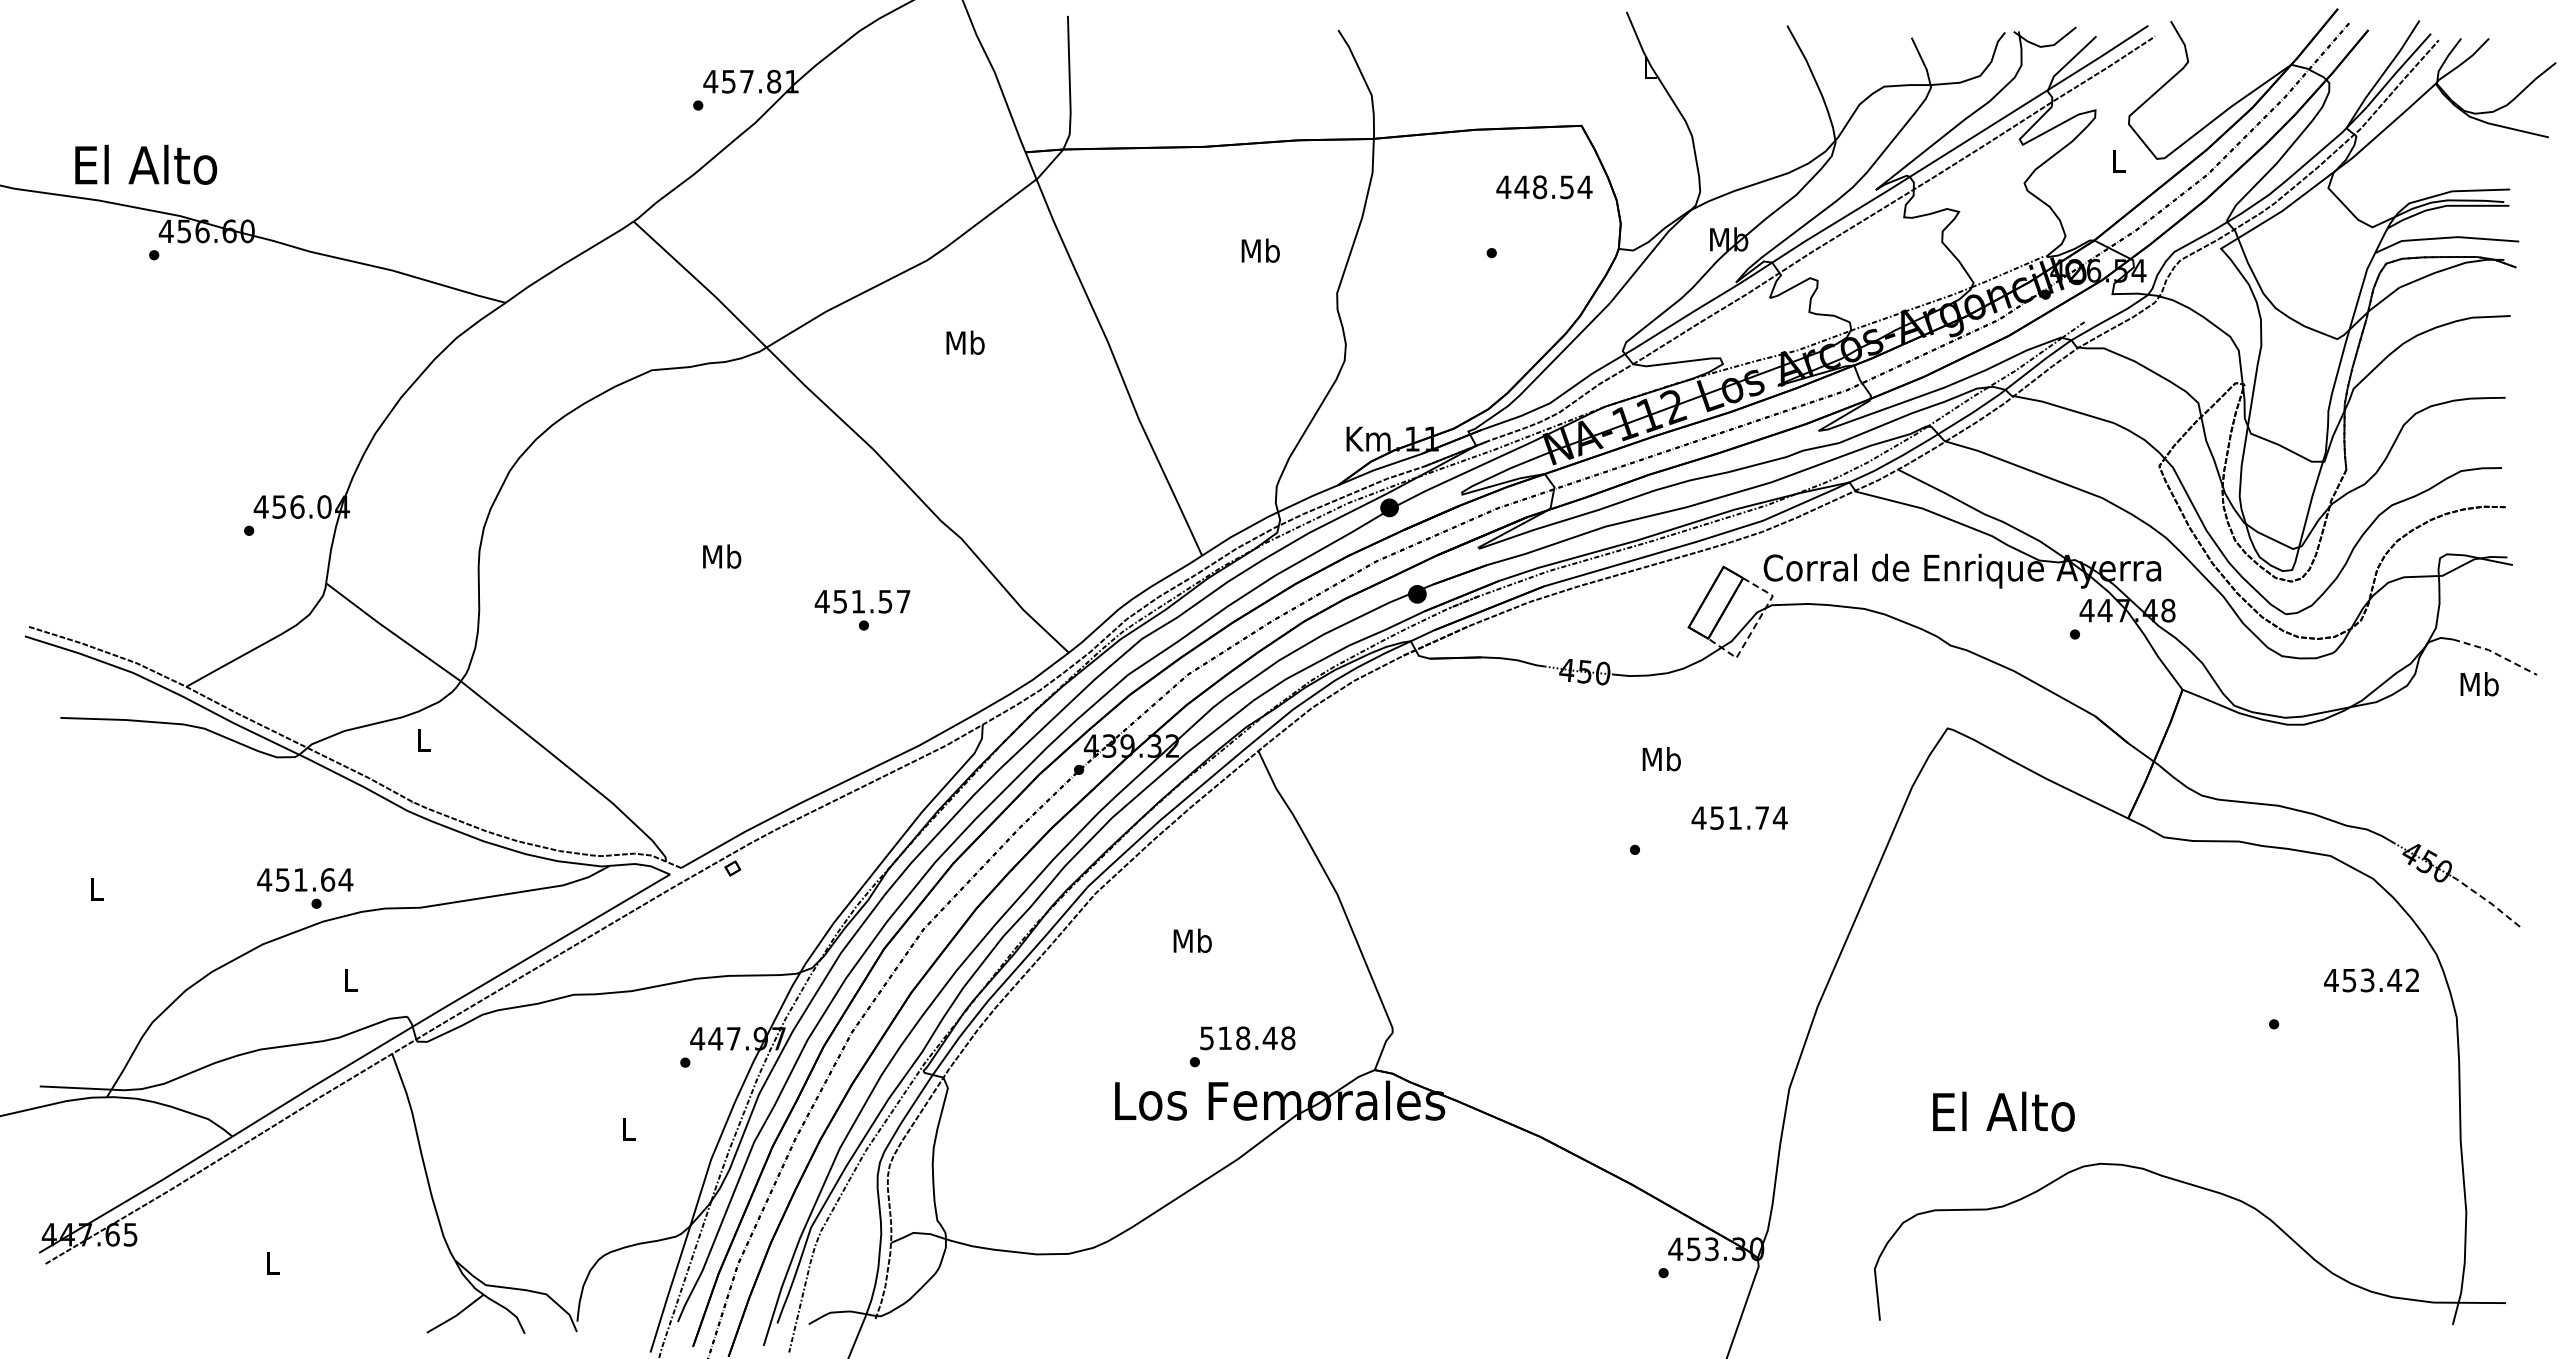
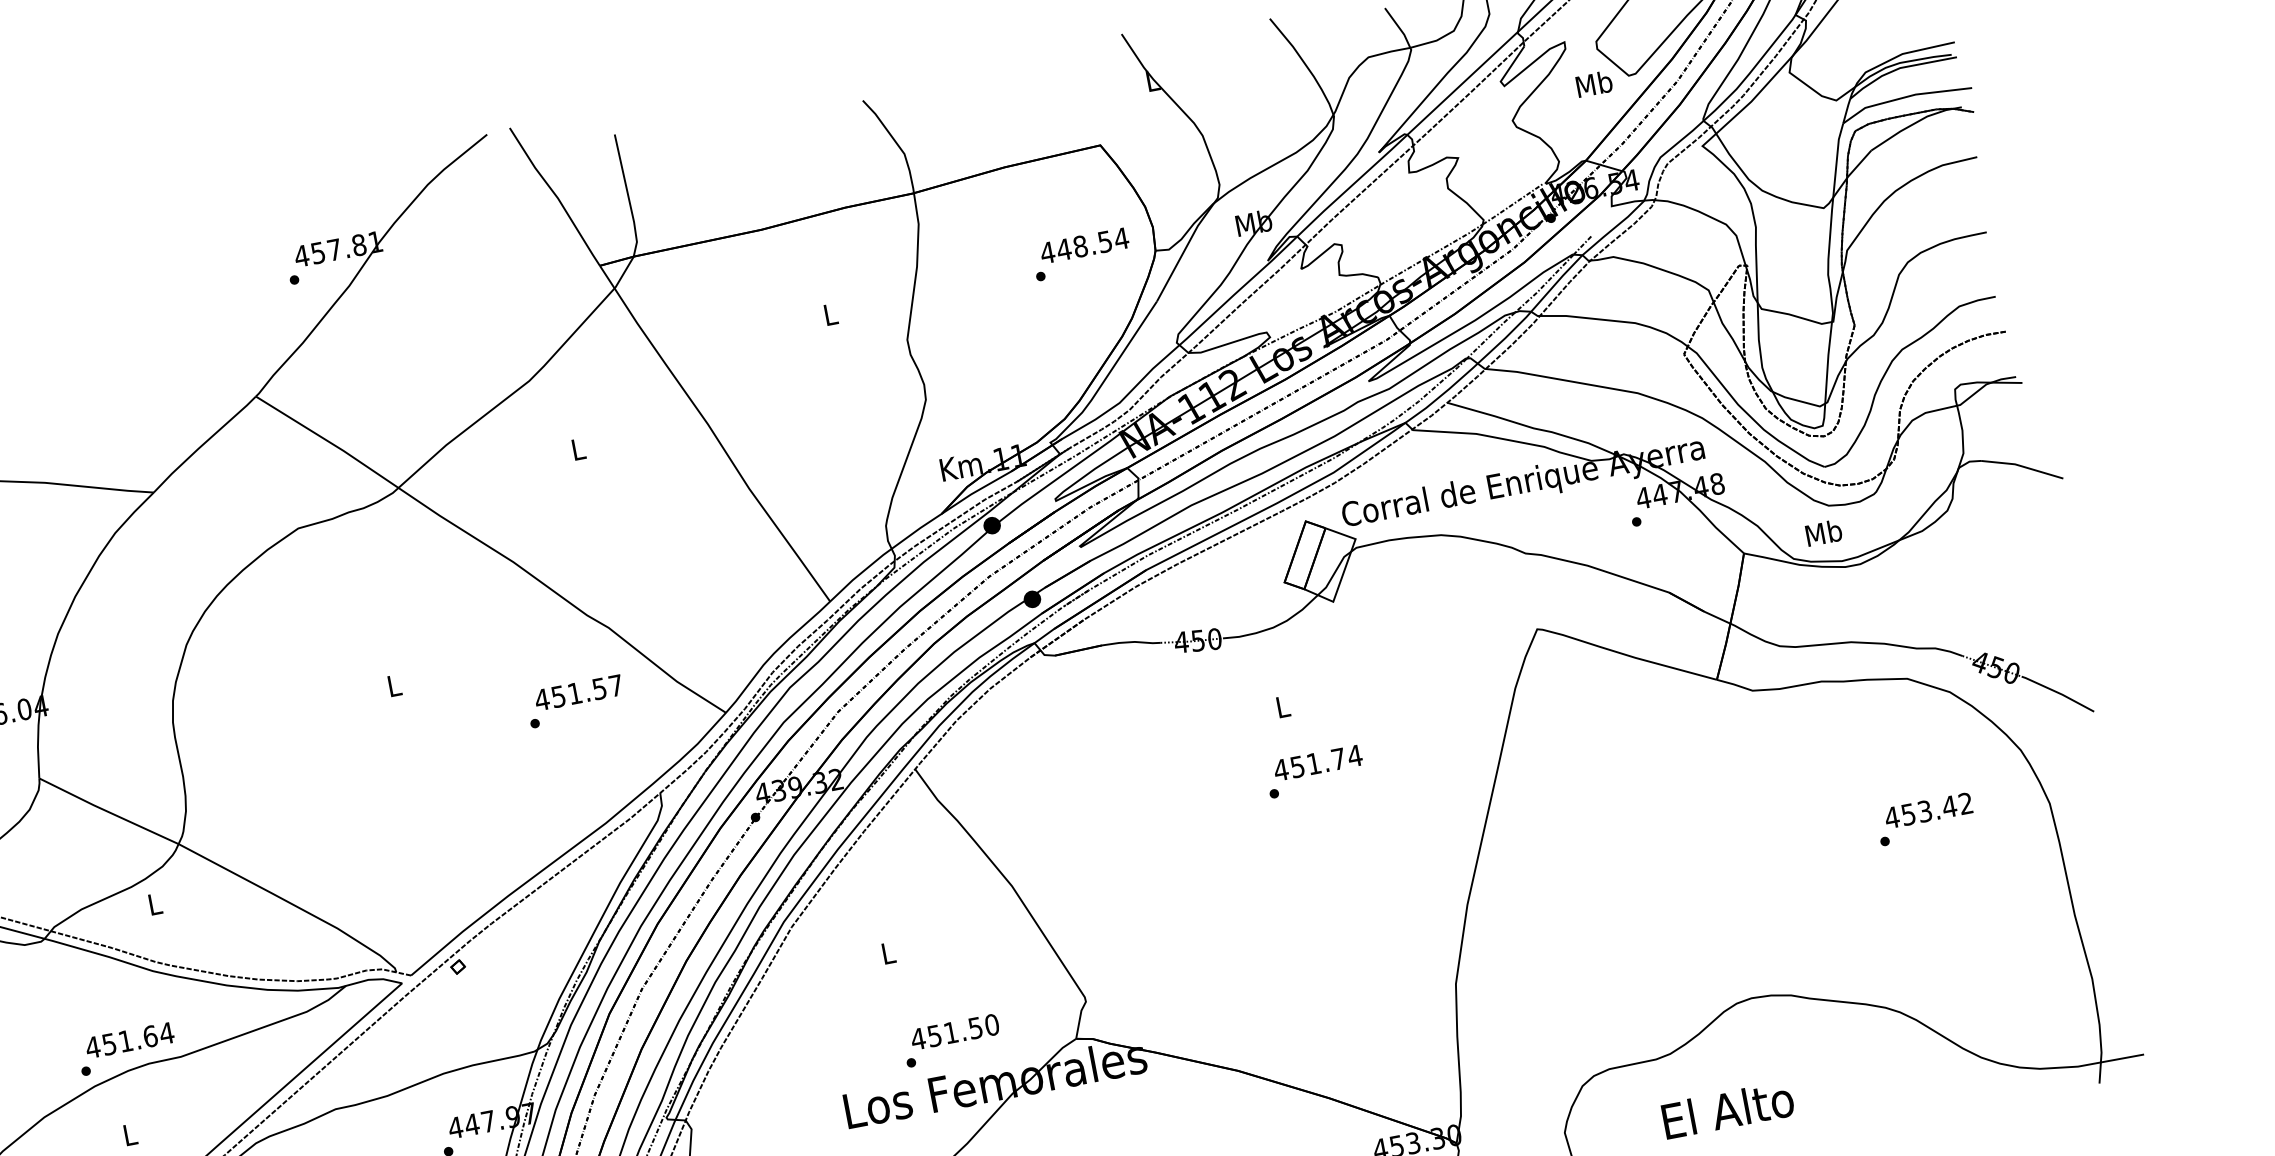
text: (2118, 160) -> (1594, 83), L -> Mb
text: (1544, 187) -> (1084, 245), moved
text: (1260, 250) -> (830, 314), Mb -> L
text: (965, 342) -> (578, 448), Mb -> L
text: (722, 556) -> (394, 685), Mb -> L
text: (862, 601) -> (578, 692), moved
line: (1754, 626) -> (1344, 570), dashed -> solid
line: (2496, 654) -> (2023, 467), dashed -> solid
text: (2479, 684) -> (1823, 533), moved
text: (1661, 759) -> (1282, 707), Mb -> L
text: (1739, 817) -> (1317, 762), moved
text: (305, 879) -> (130, 1039), moved
line: (2488, 901) -> (2058, 692), dashed -> solid
text: (1192, 940) -> (888, 952), Mb -> L
text: (2371, 980) -> (1928, 810), moved
text: (1247, 1038) -> (955, 1032), 518.48 -> 451.50
text: (2003, 1111) -> (1727, 1109), moved

